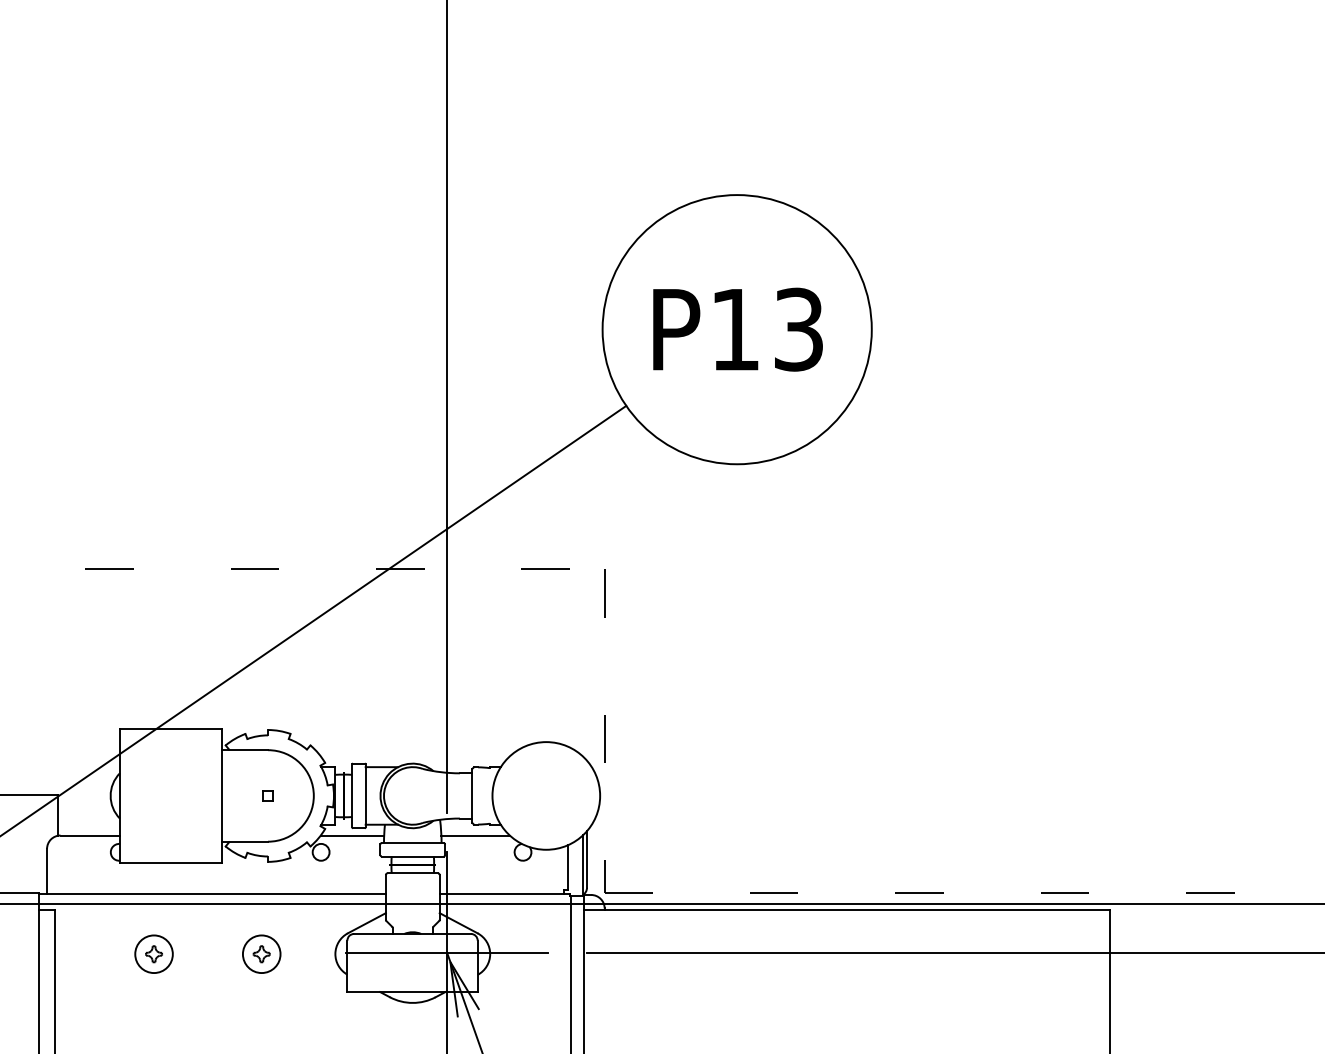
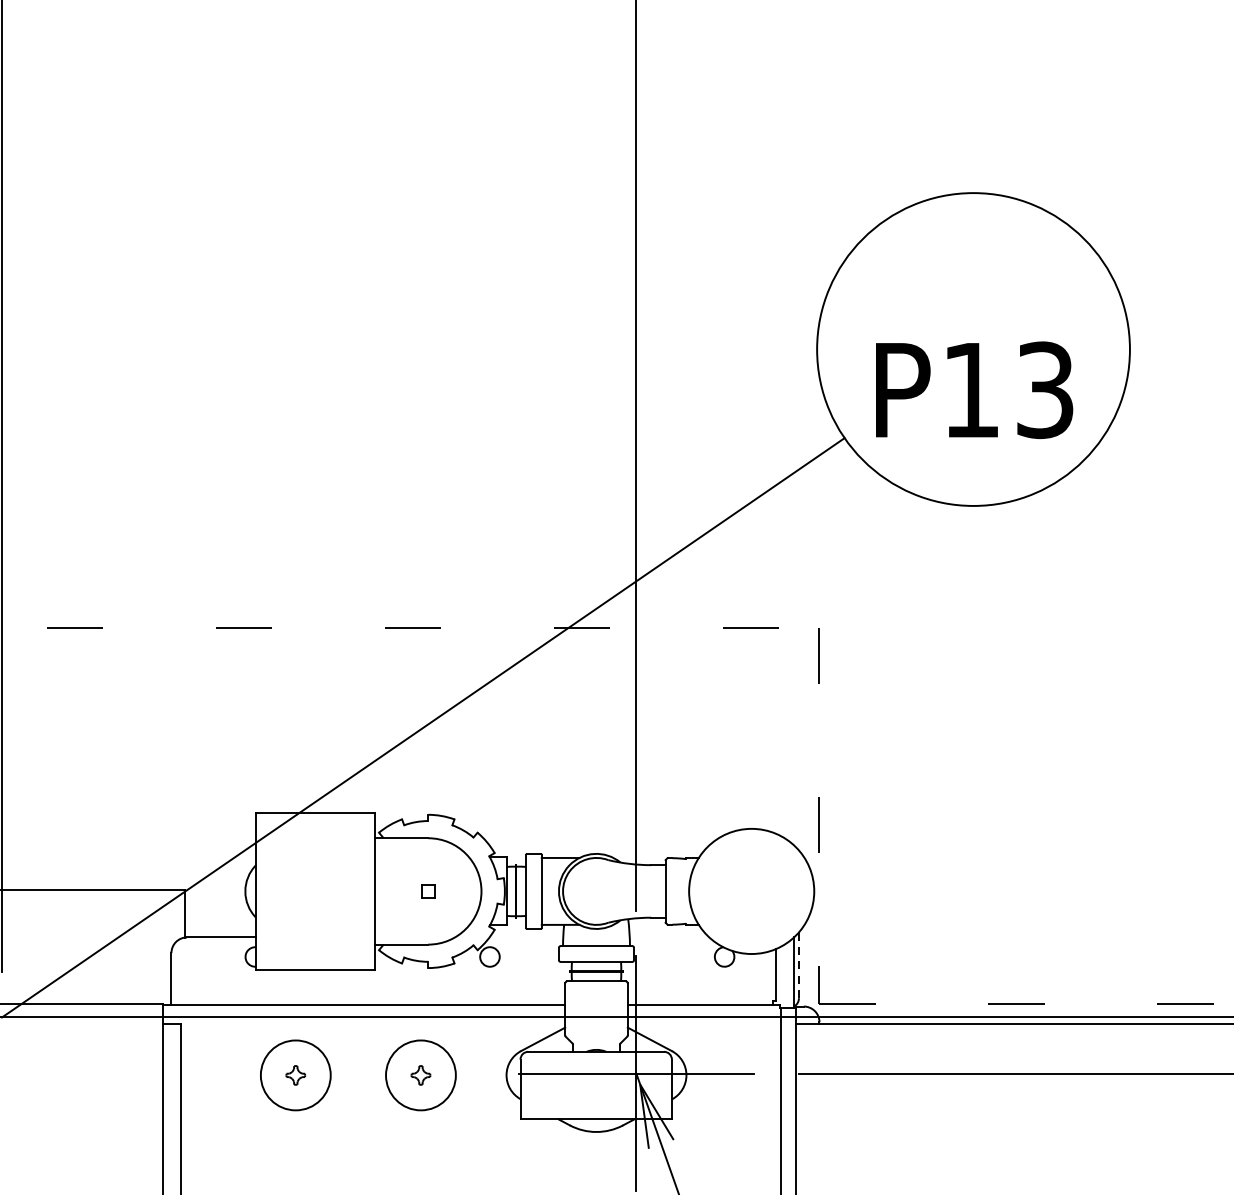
text: (737, 329) -> (973, 390), moved
line: (352, 835) -> (526, 937), removed
line: (475, 835) -> (669, 937), removed
line: (587, 860) -> (799, 966), solid -> dashed
circle: (153, 954) -> (295, 1075), size x1.6
circle: (261, 954) -> (420, 1075), size x1.6

